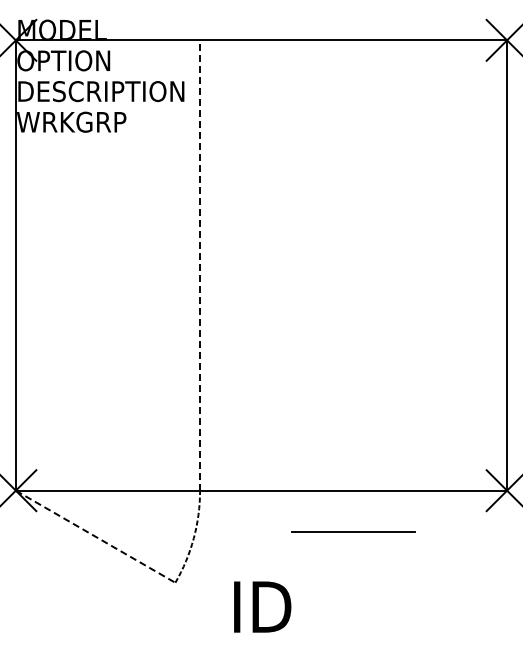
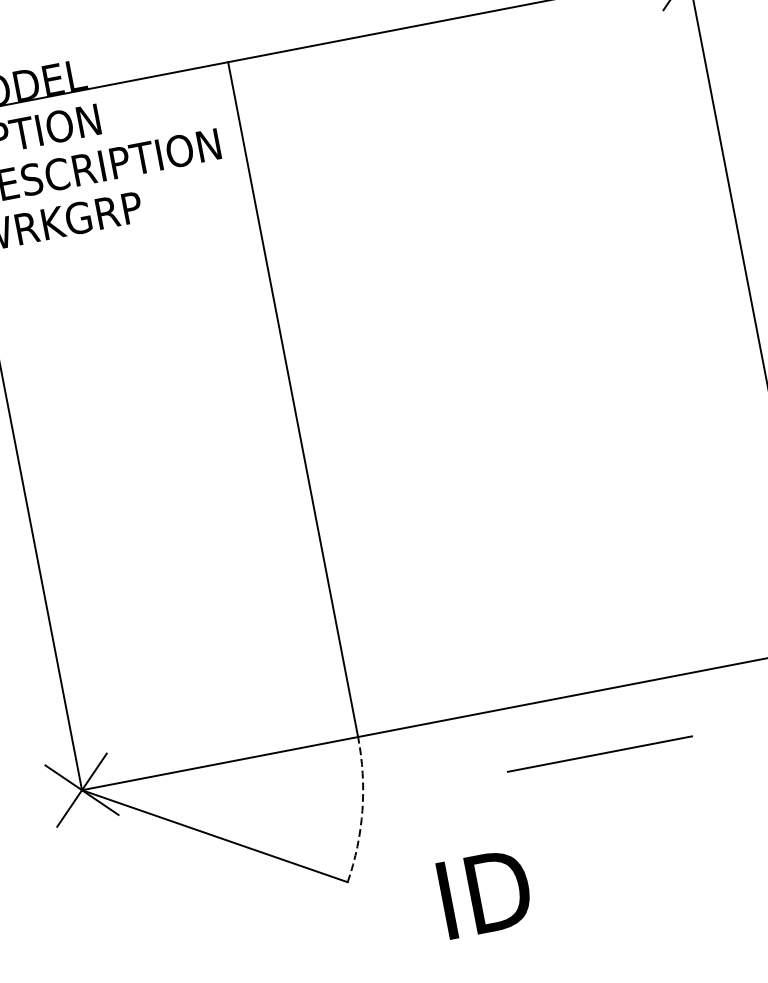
line: (200, 265) -> (293, 399), dashed -> solid
line: (96, 536) -> (216, 835), dashed -> solid

